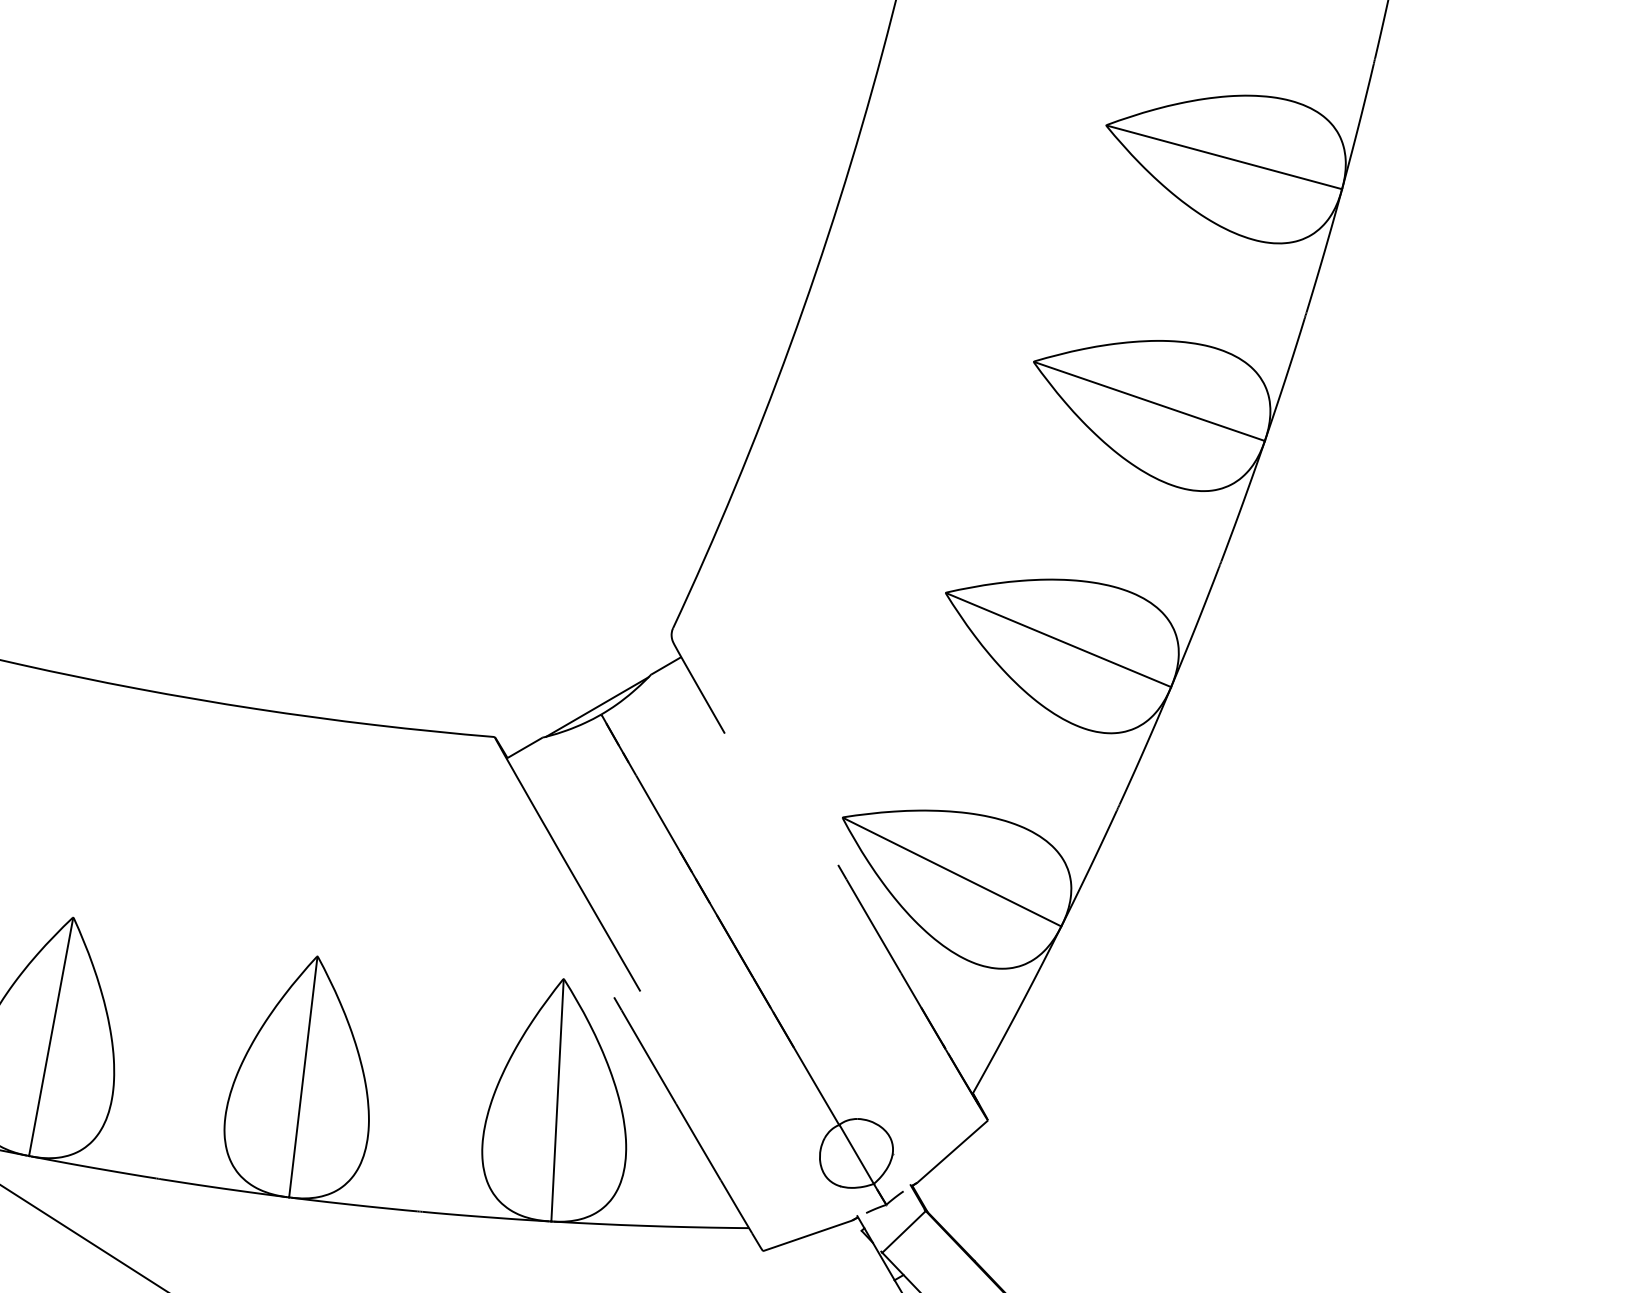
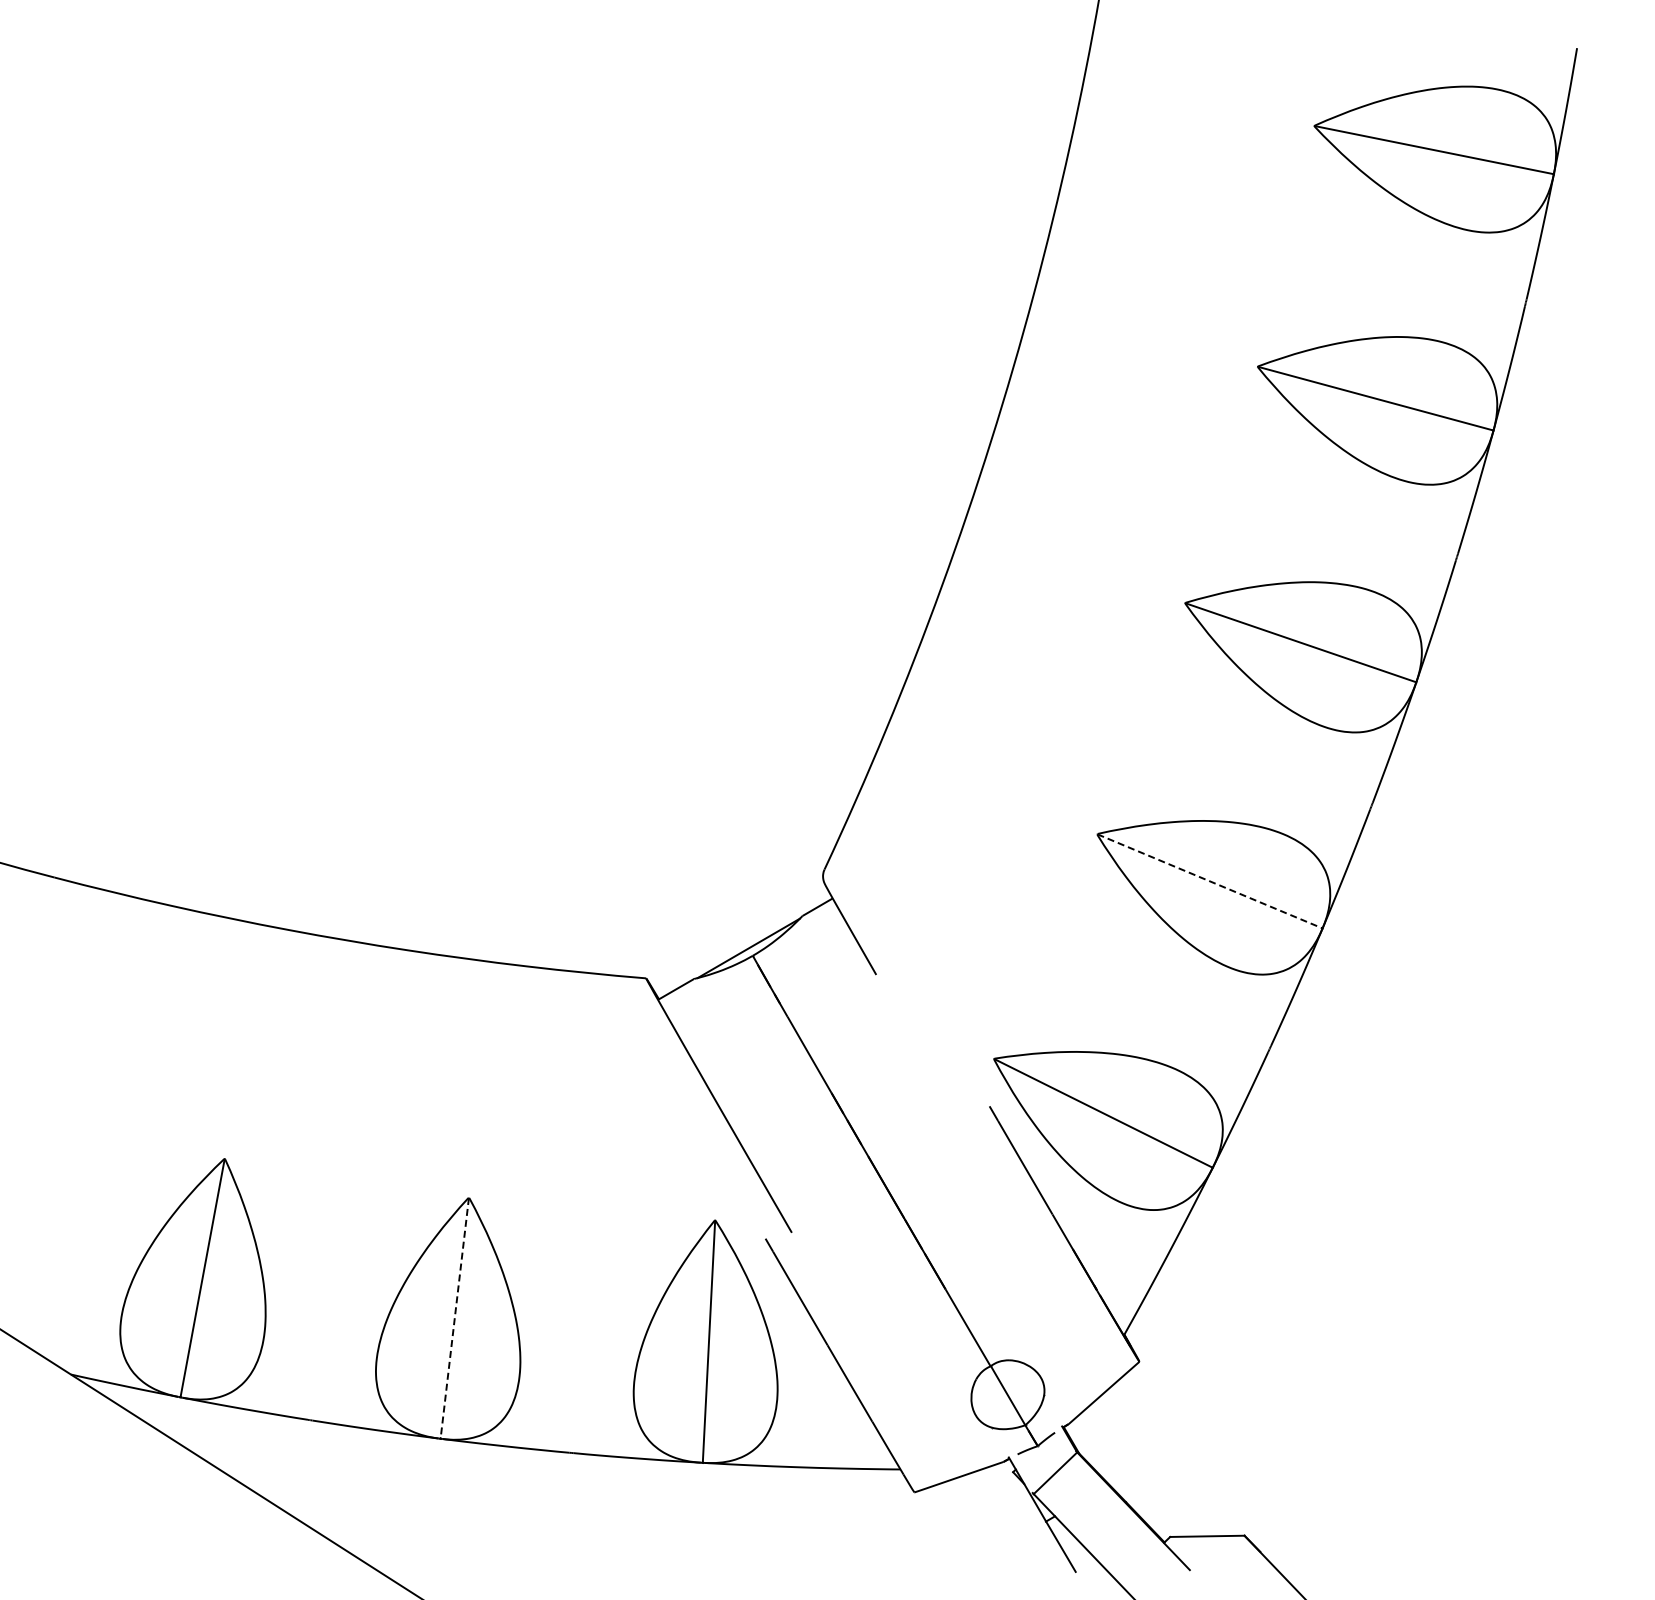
line: (1058, 640) -> (1209, 881), solid -> dashed
line: (303, 1077) -> (454, 1318), solid -> dashed

